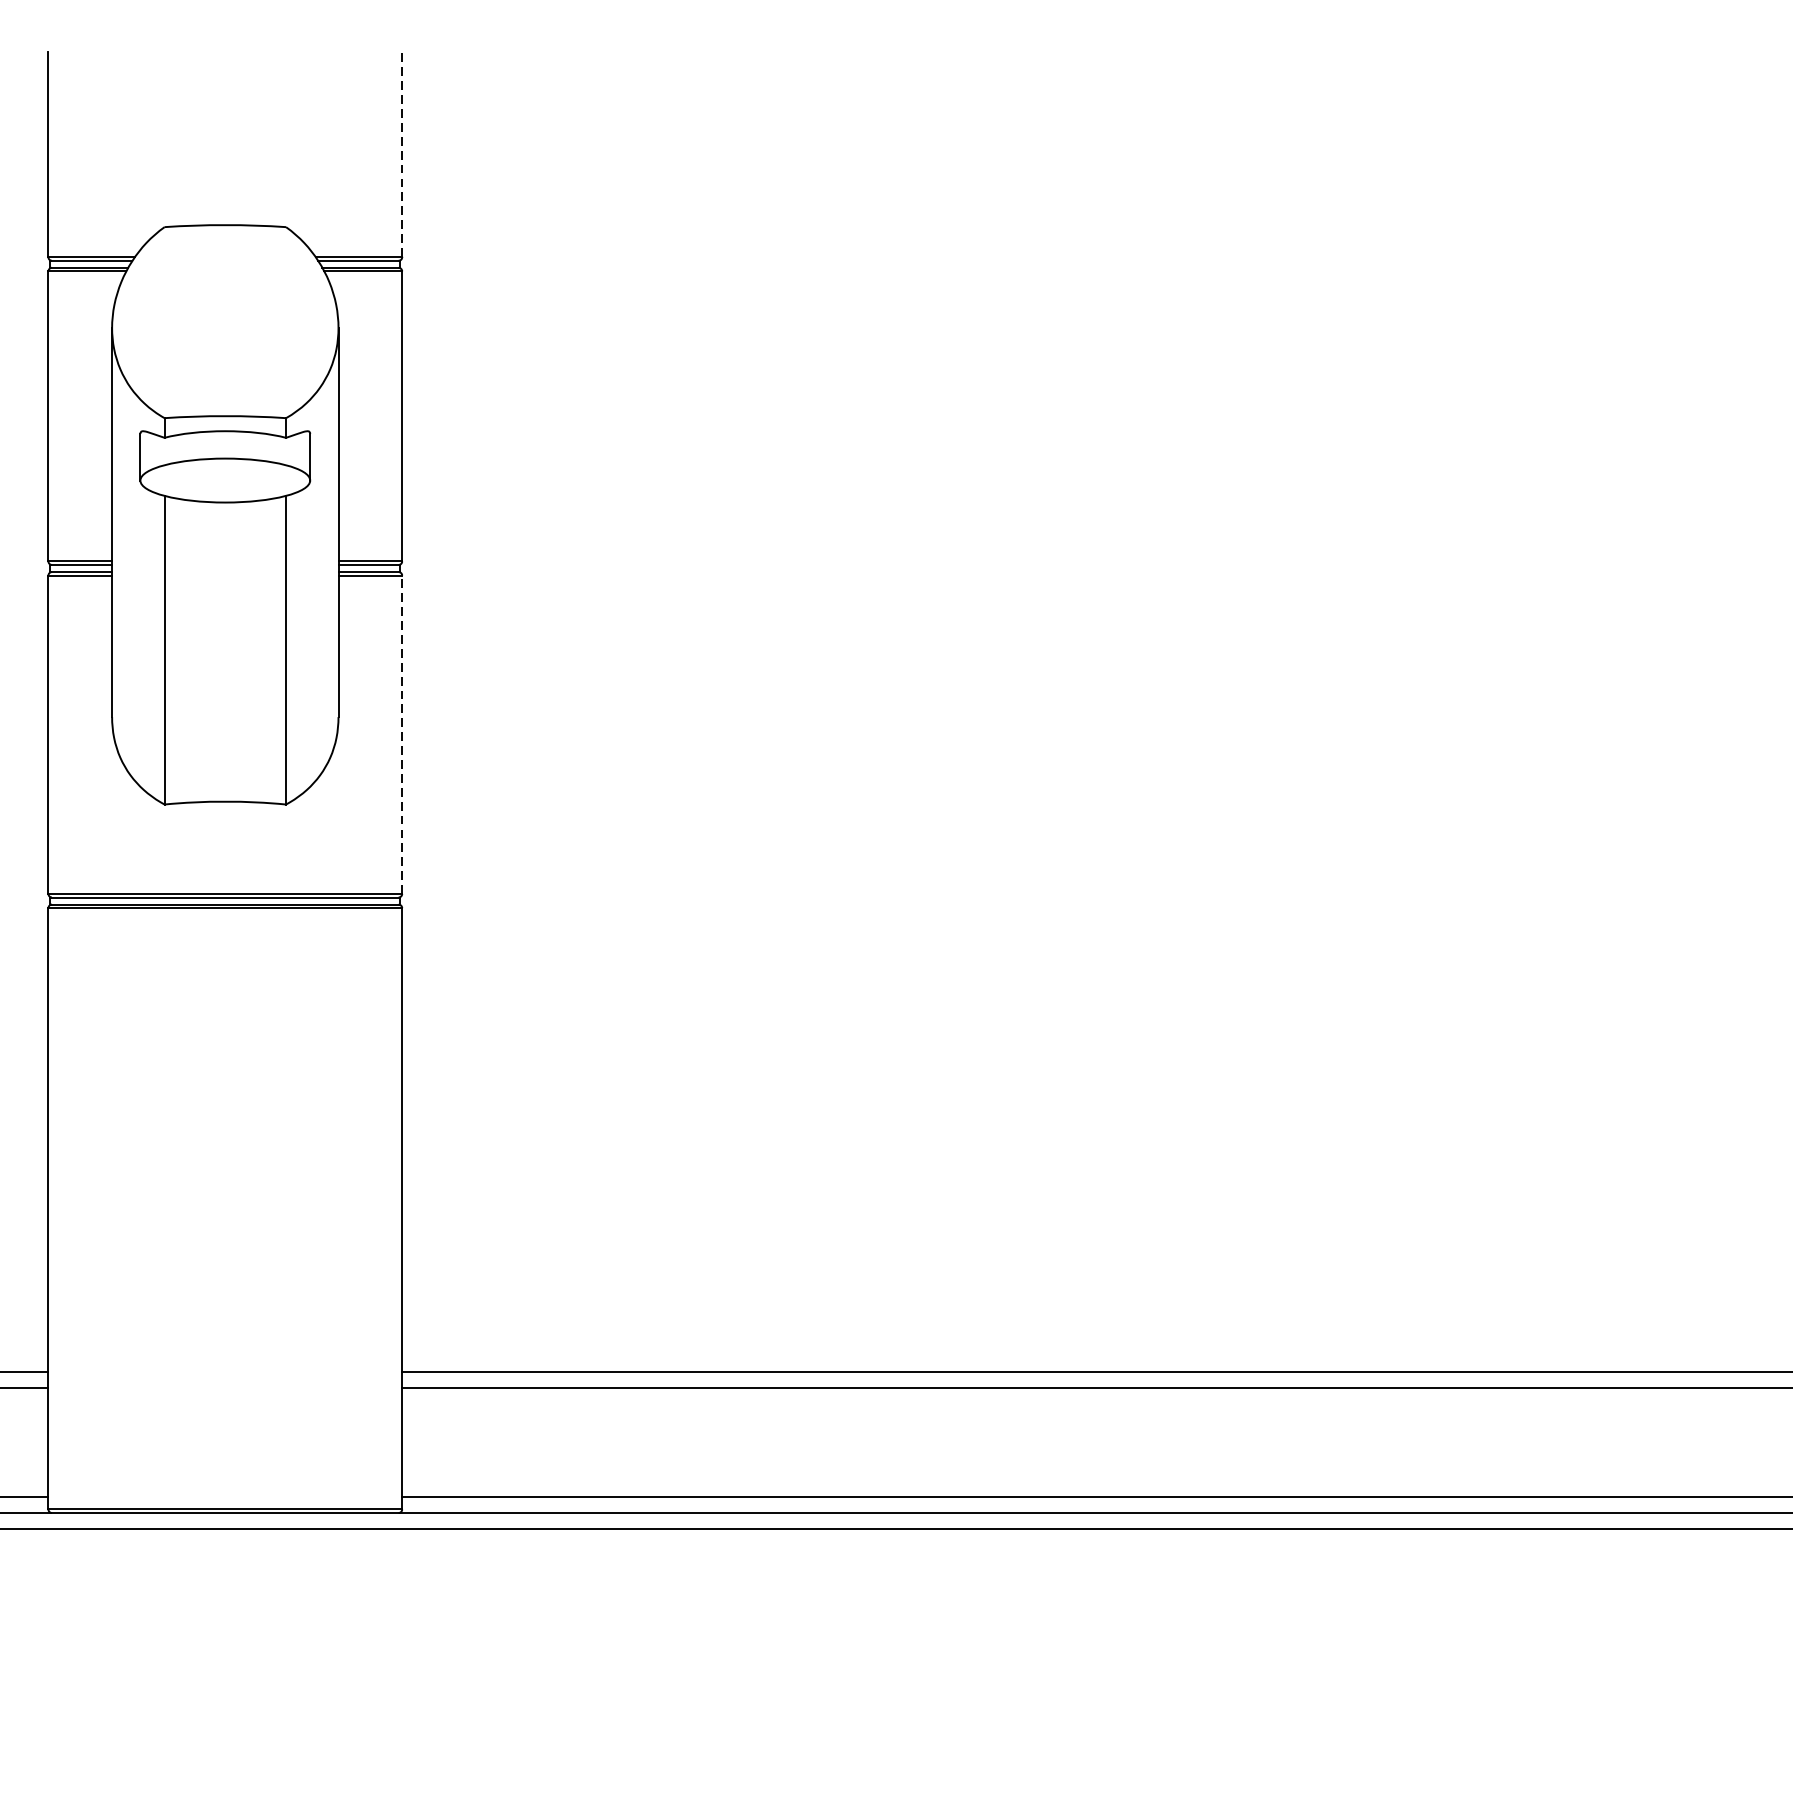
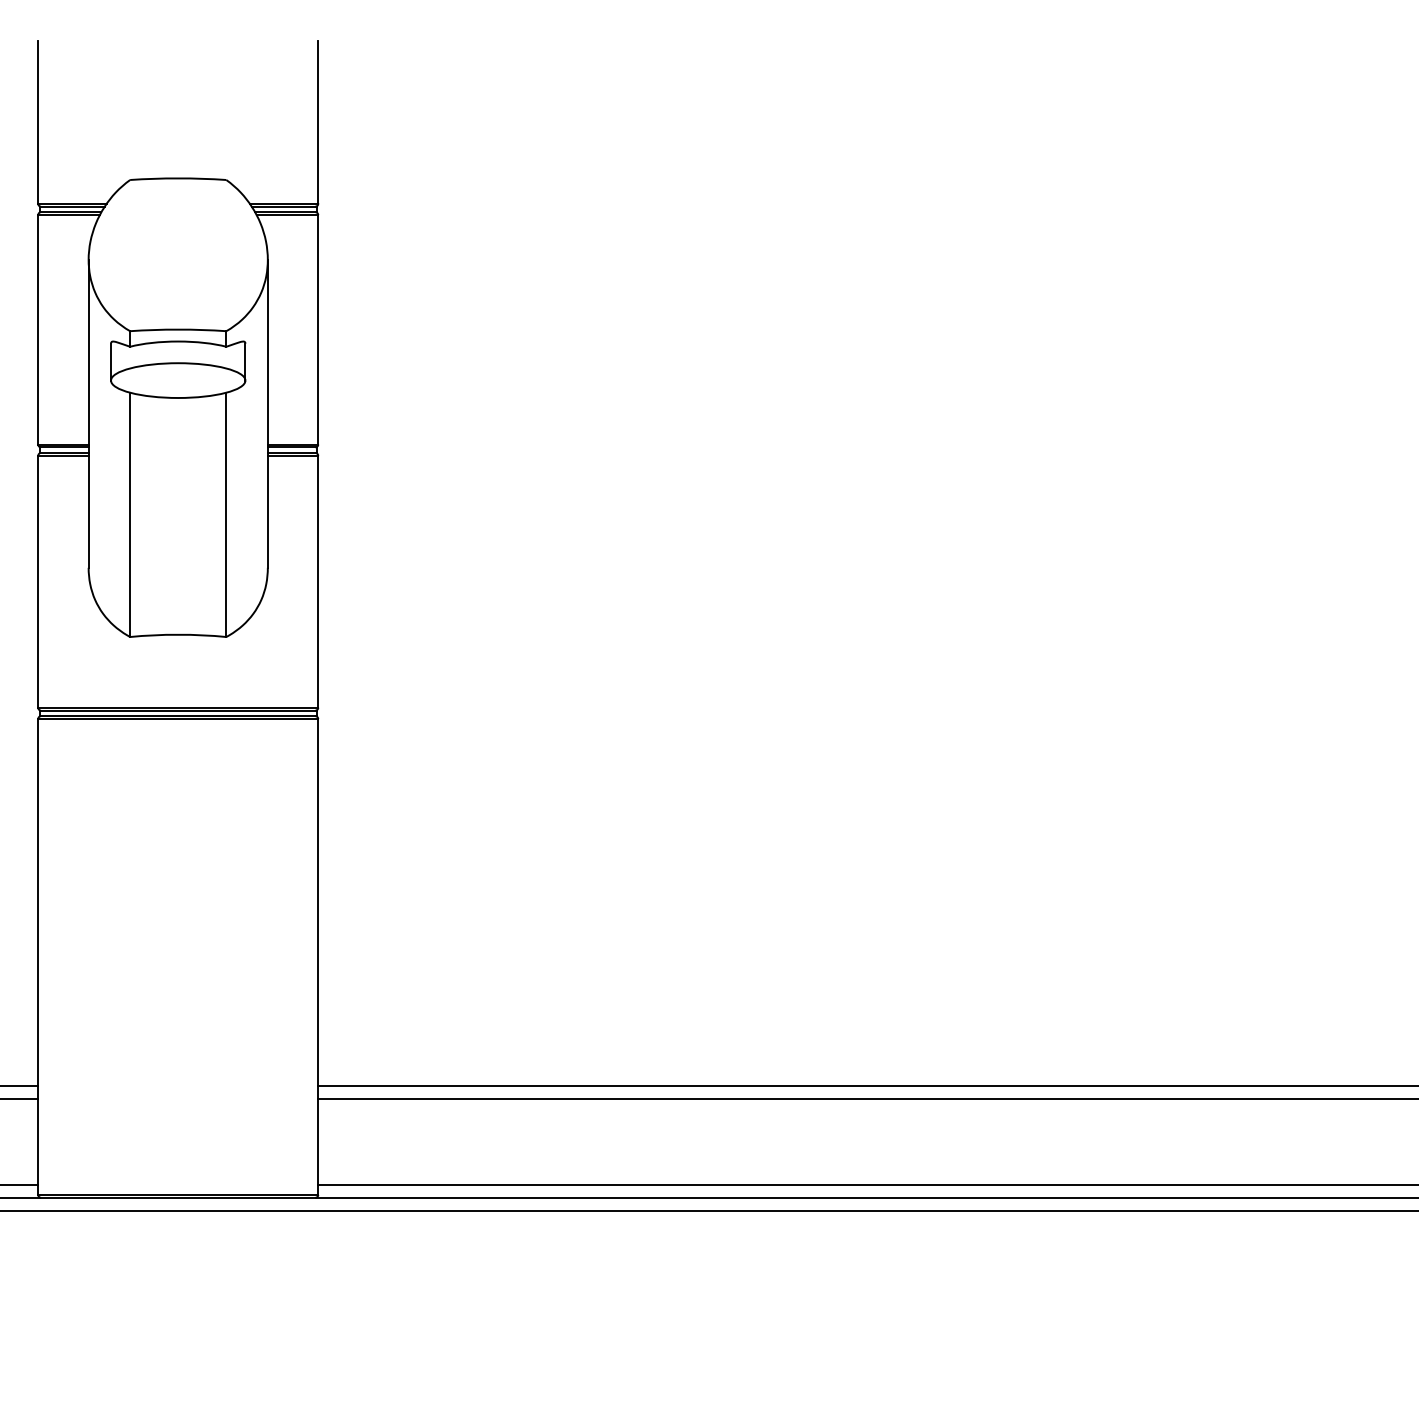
line: (402, 153) -> (318, 121), dashed -> solid
line: (402, 734) -> (318, 581), dashed -> solid

